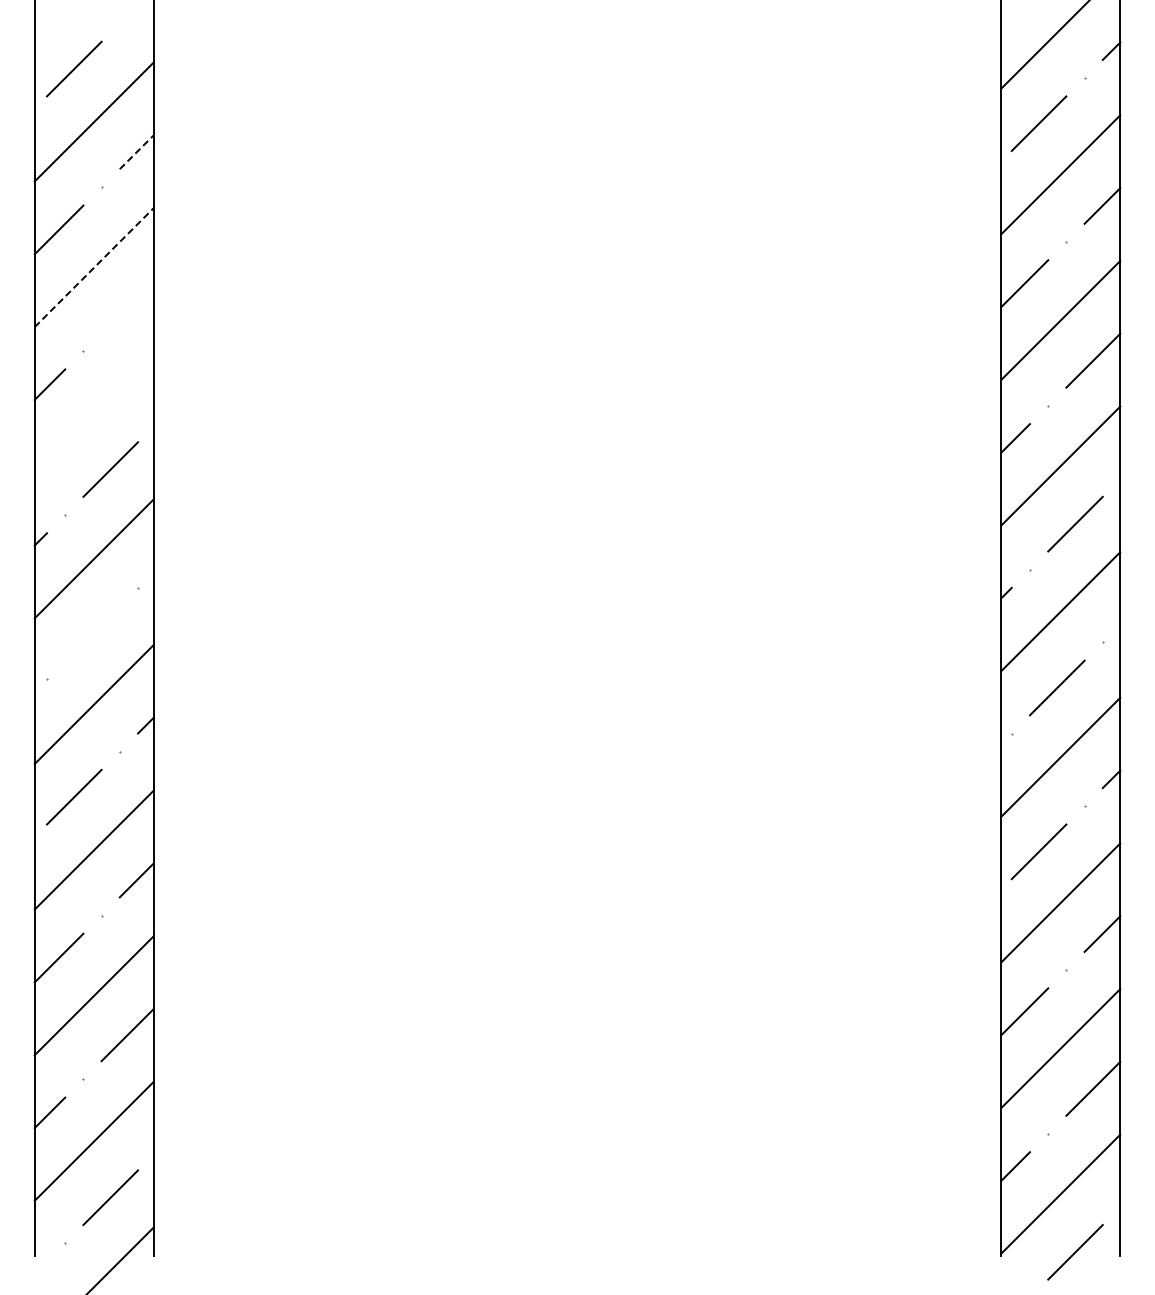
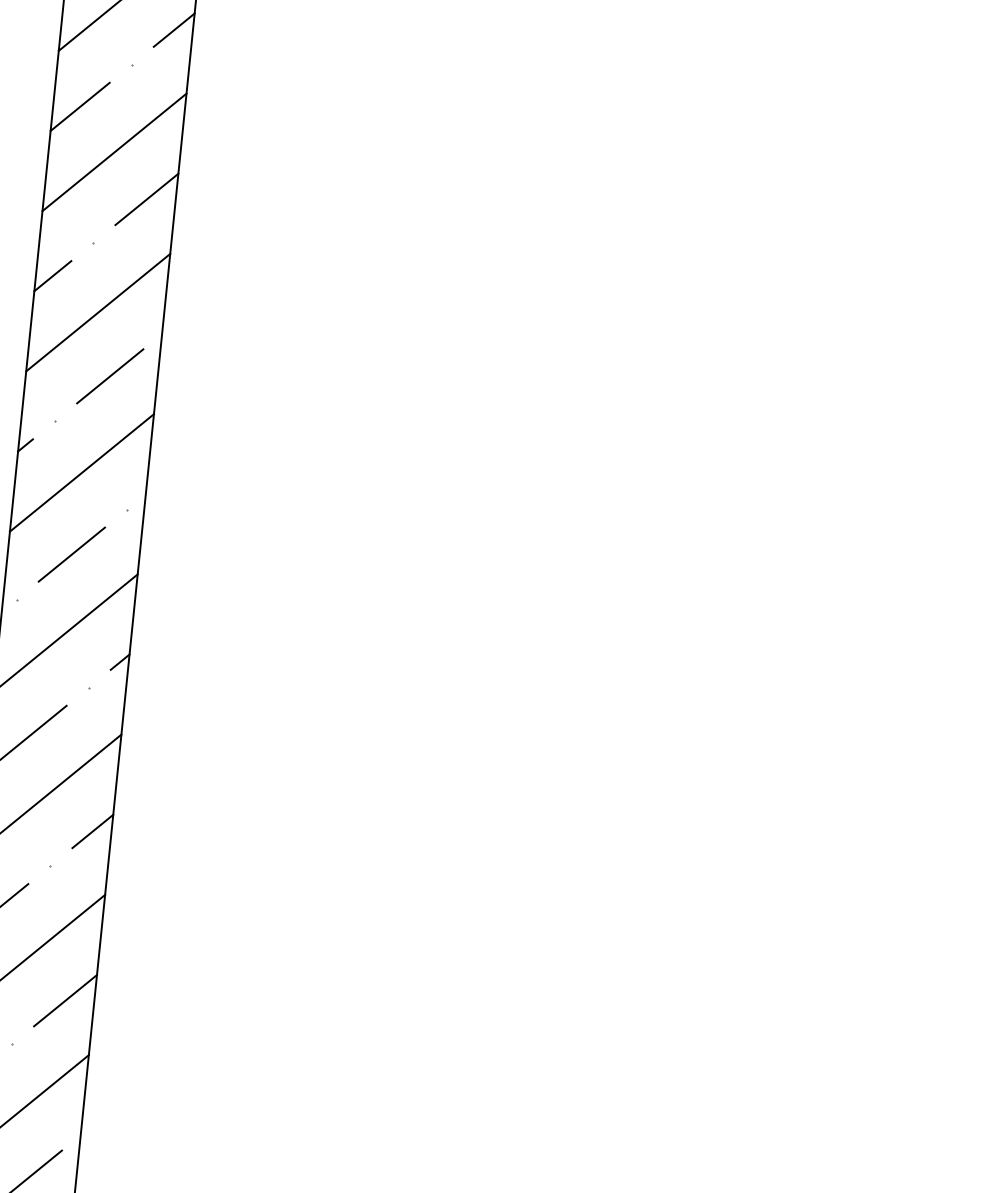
line: (136, 152) -> (174, 30), dashed -> solid
line: (94, 267) -> (114, 152), dashed -> solid
line: (127, 307) -> (146, 199), added
line: (93, 412) -> (97, 311), added
line: (92, 633) -> (71, 554), added

